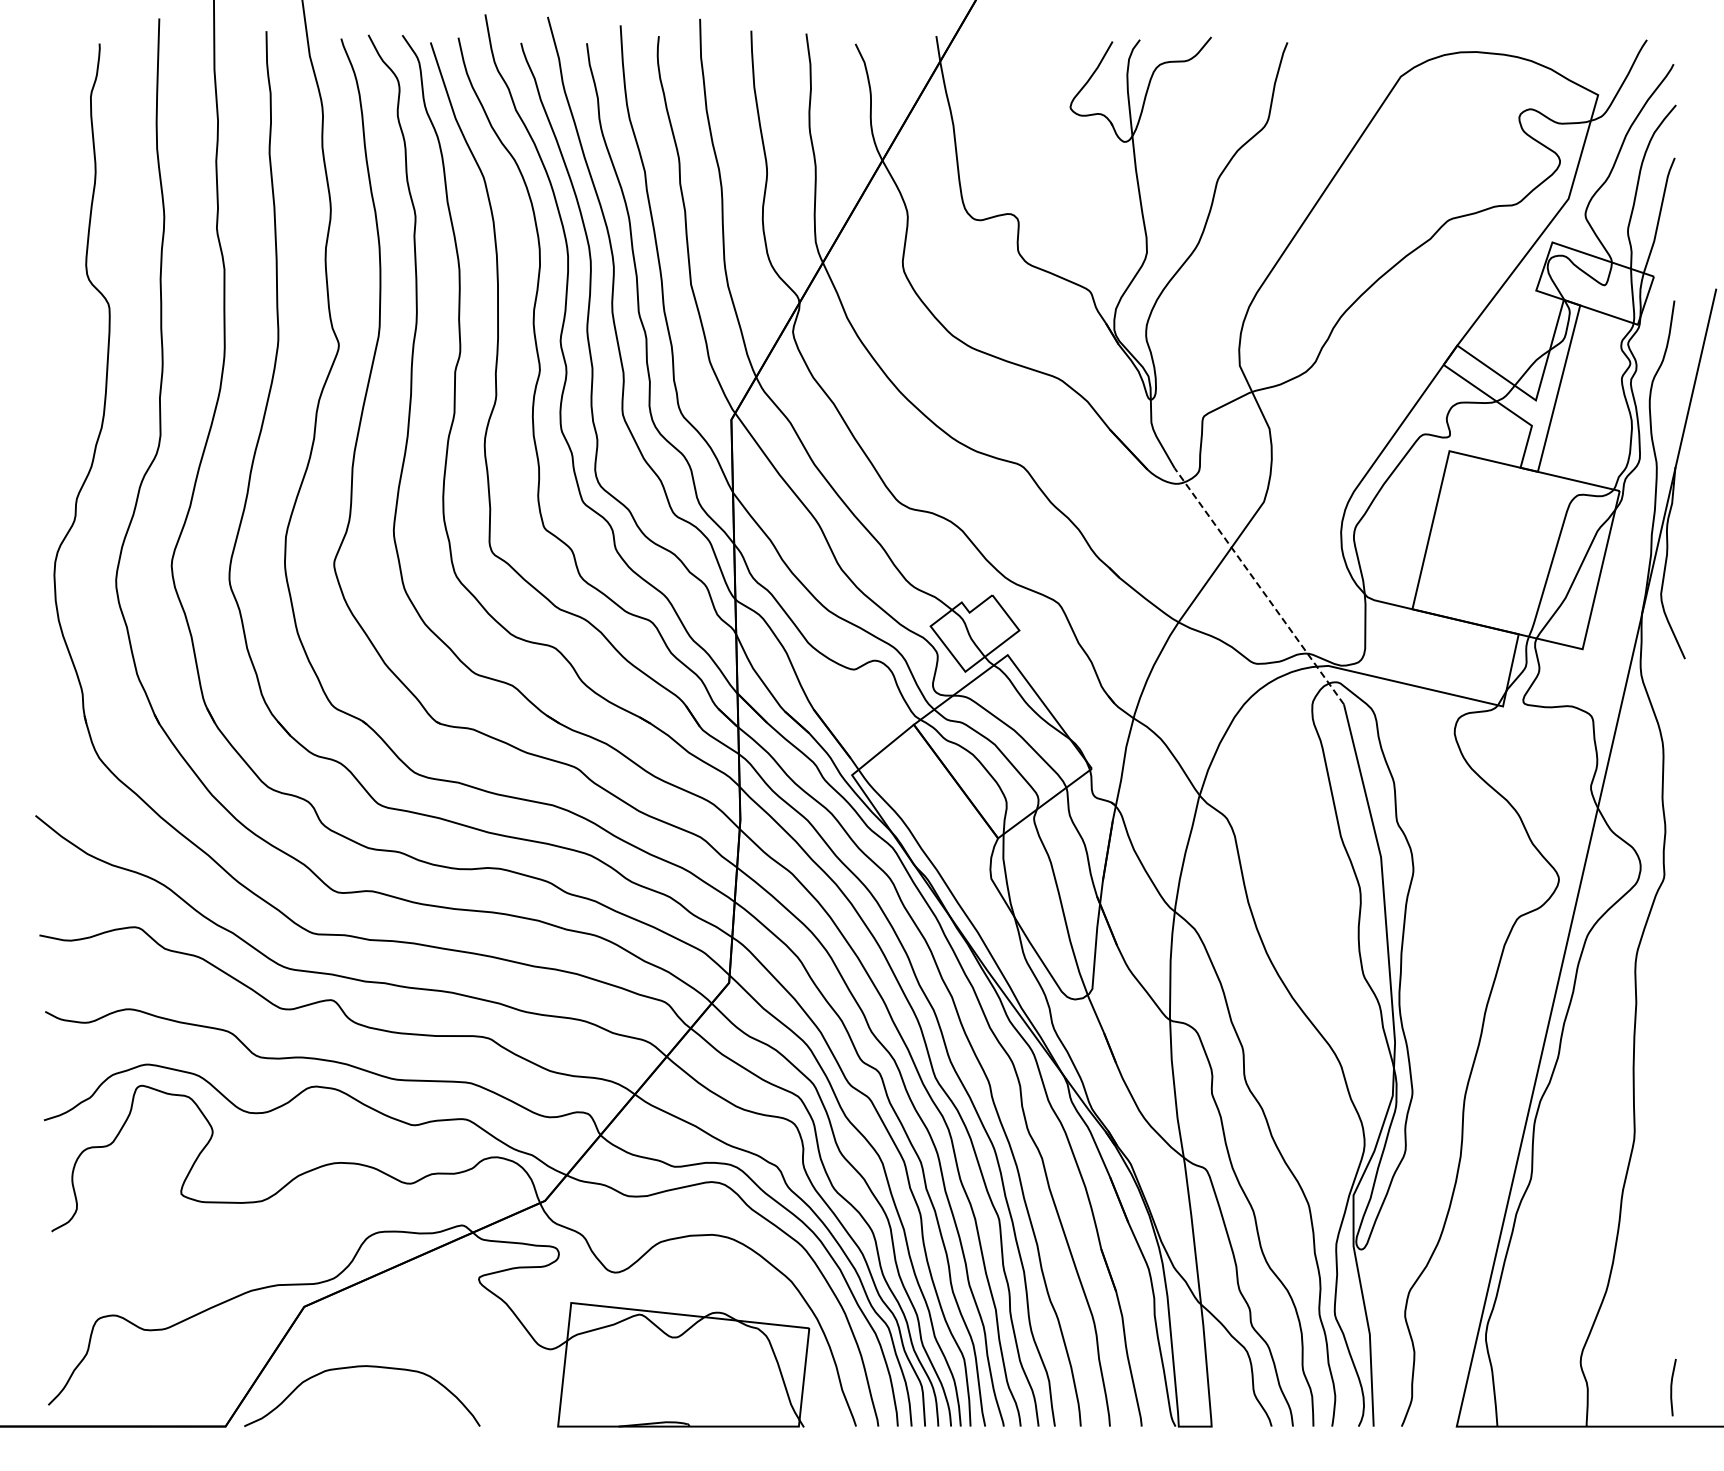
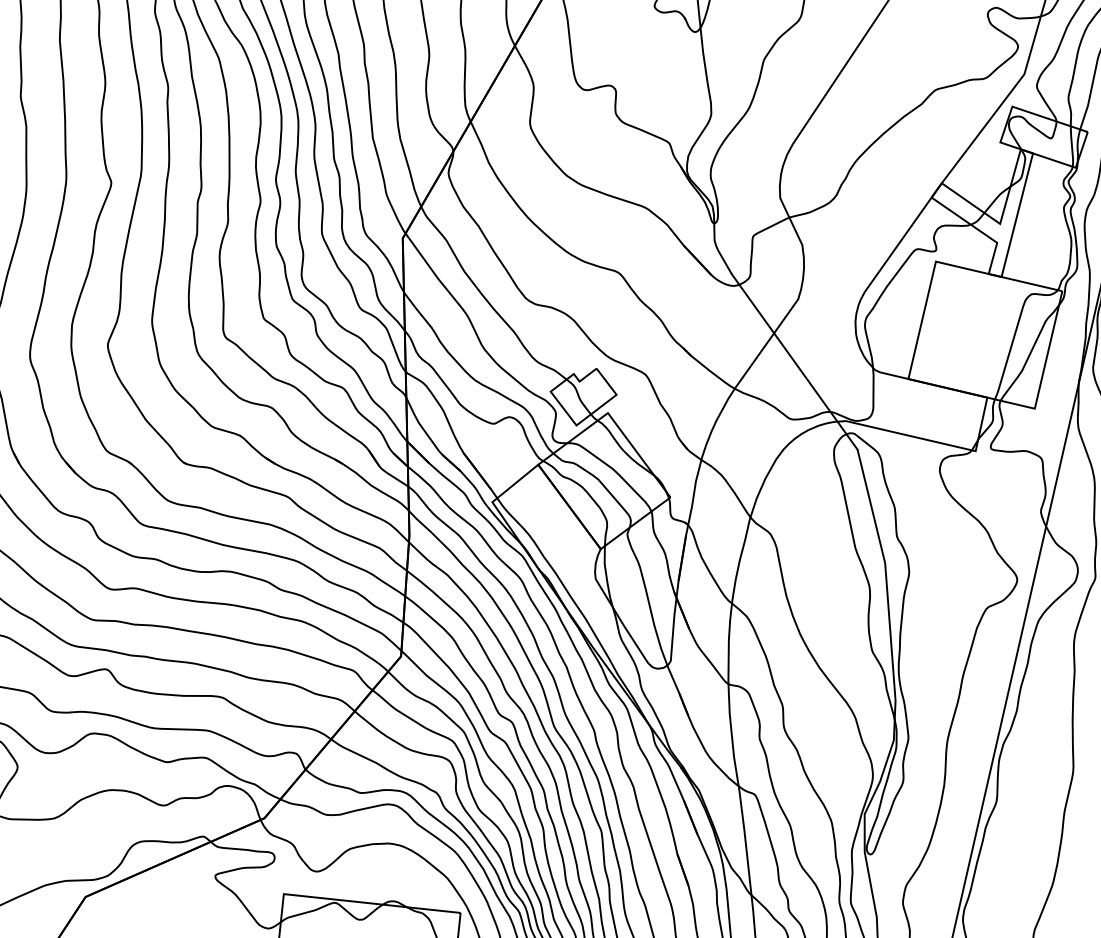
line: (1259, 585) -> (794, 361), dashed -> solid

